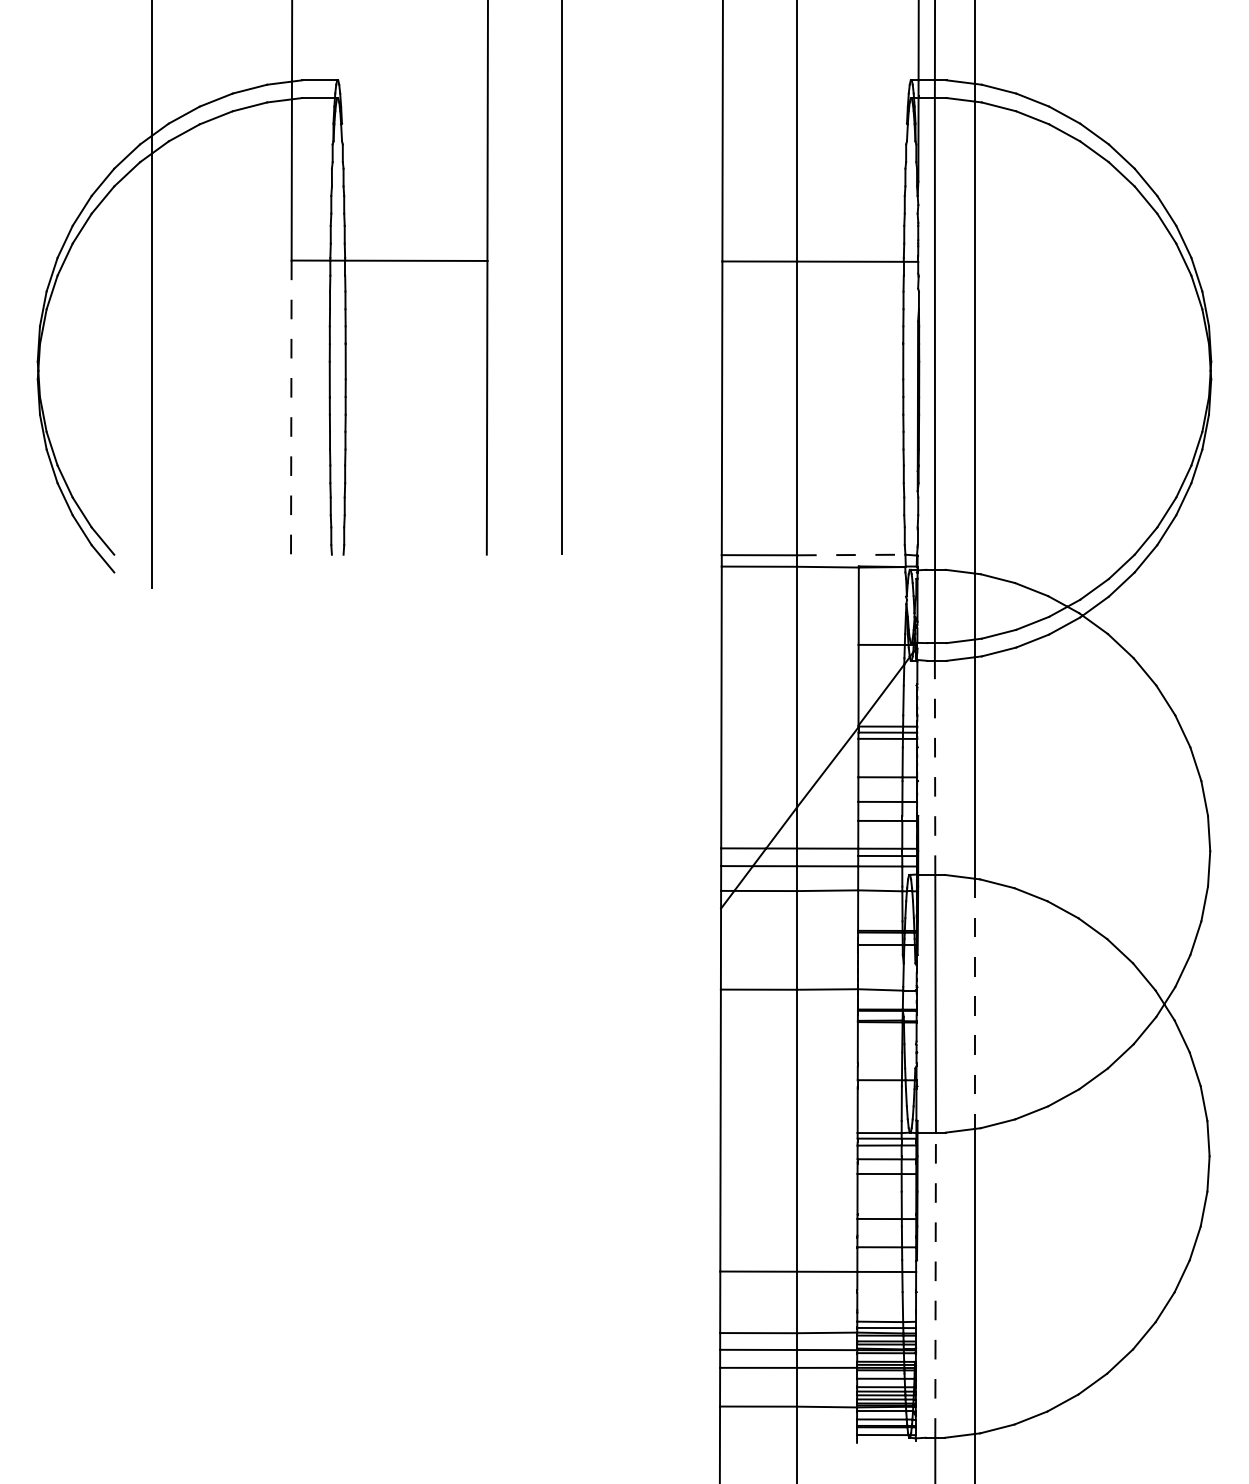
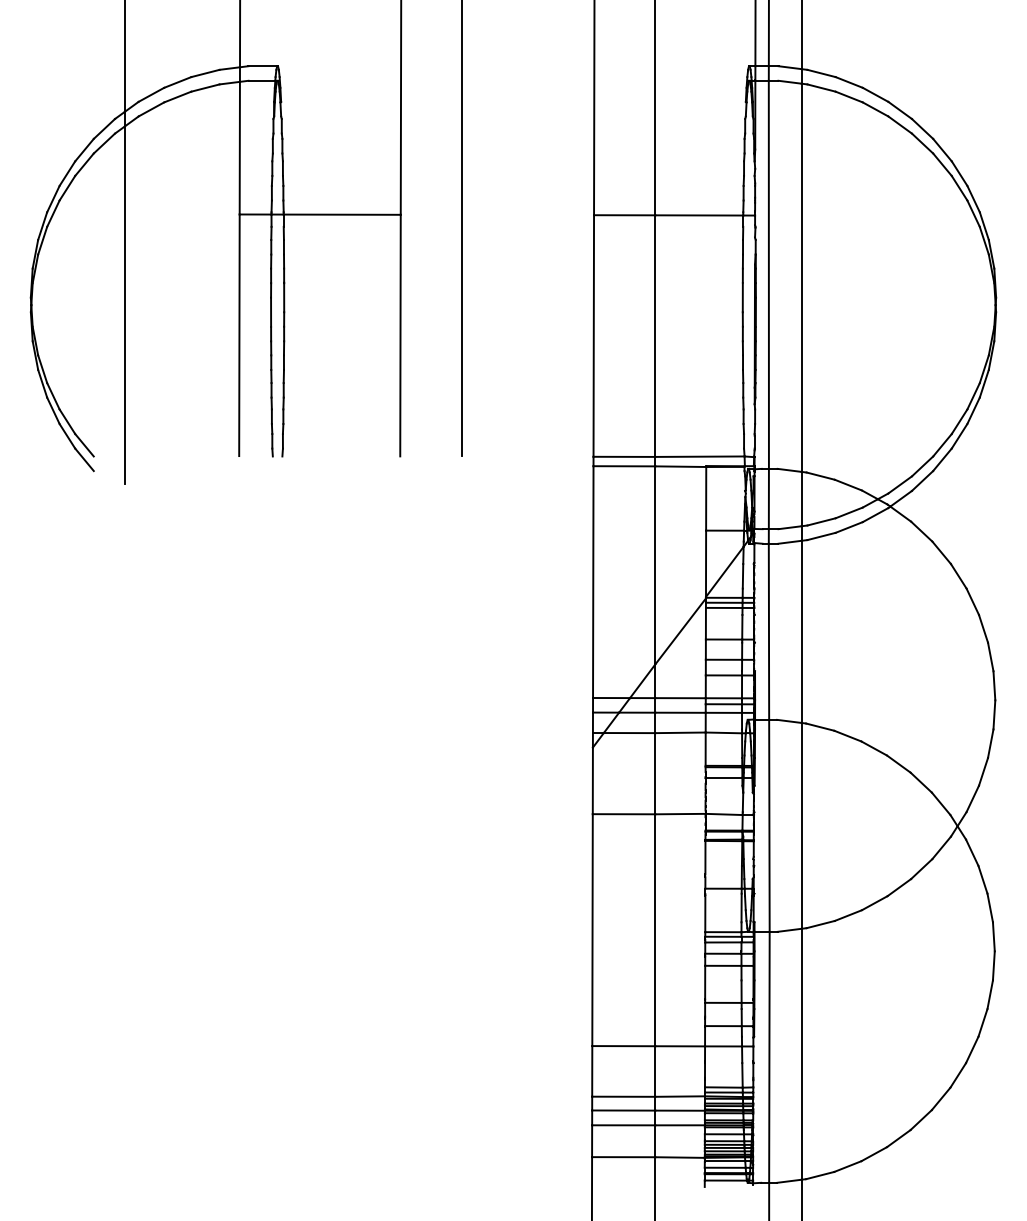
line: (291, 407) -> (239, 335), dashed -> solid
line: (851, 554) -> (700, 456), dashed -> solid
line: (934, 767) -> (768, 631), dashed -> solid
line: (974, 1003) -> (801, 825), dashed -> solid
line: (935, 1284) -> (769, 1056), dashed -> solid

